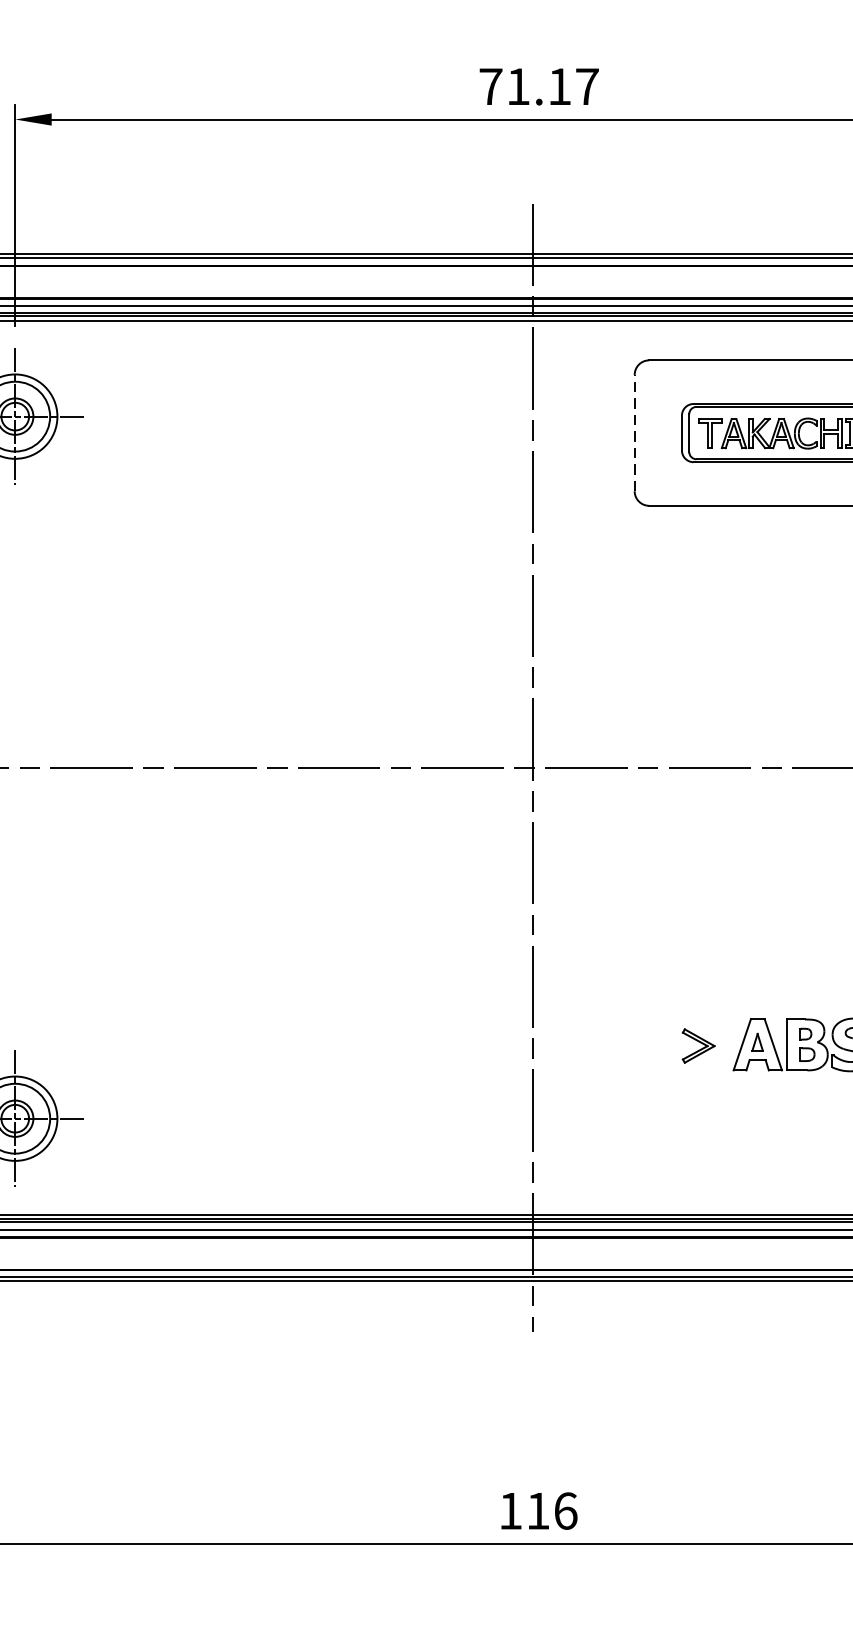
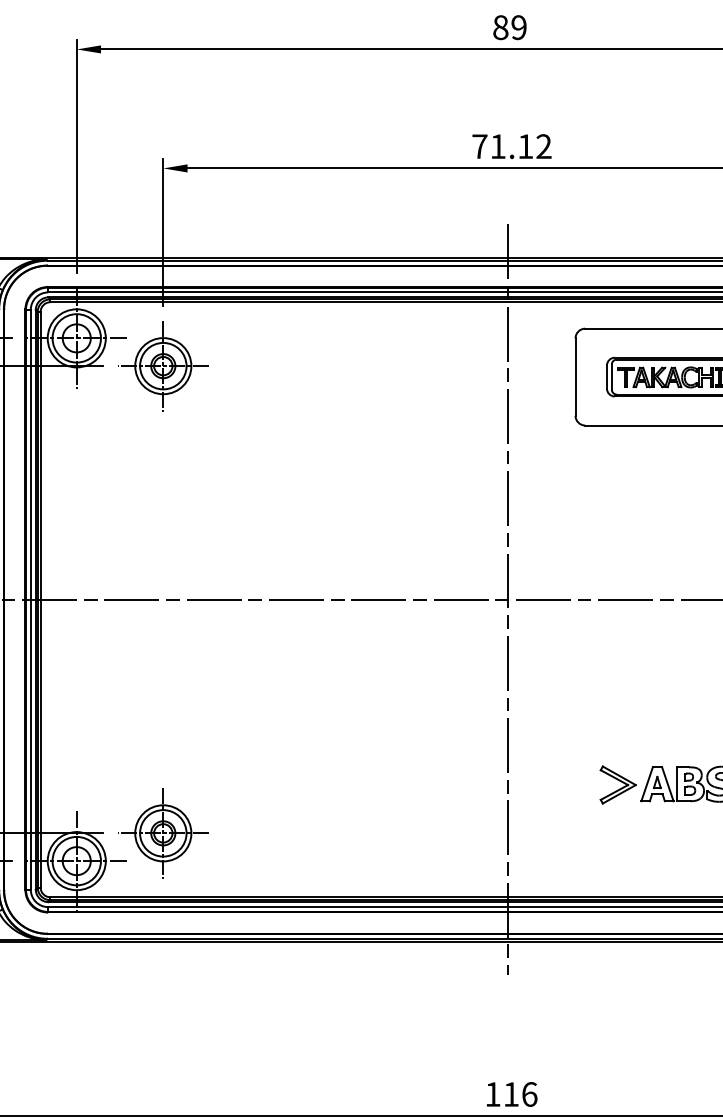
text: (586, 86) -> (543, 146), 71.17 -> 71.12
line: (634, 433) -> (575, 377), dashed -> solid
part: (697, 1045) -> (617, 784), size x1.67

